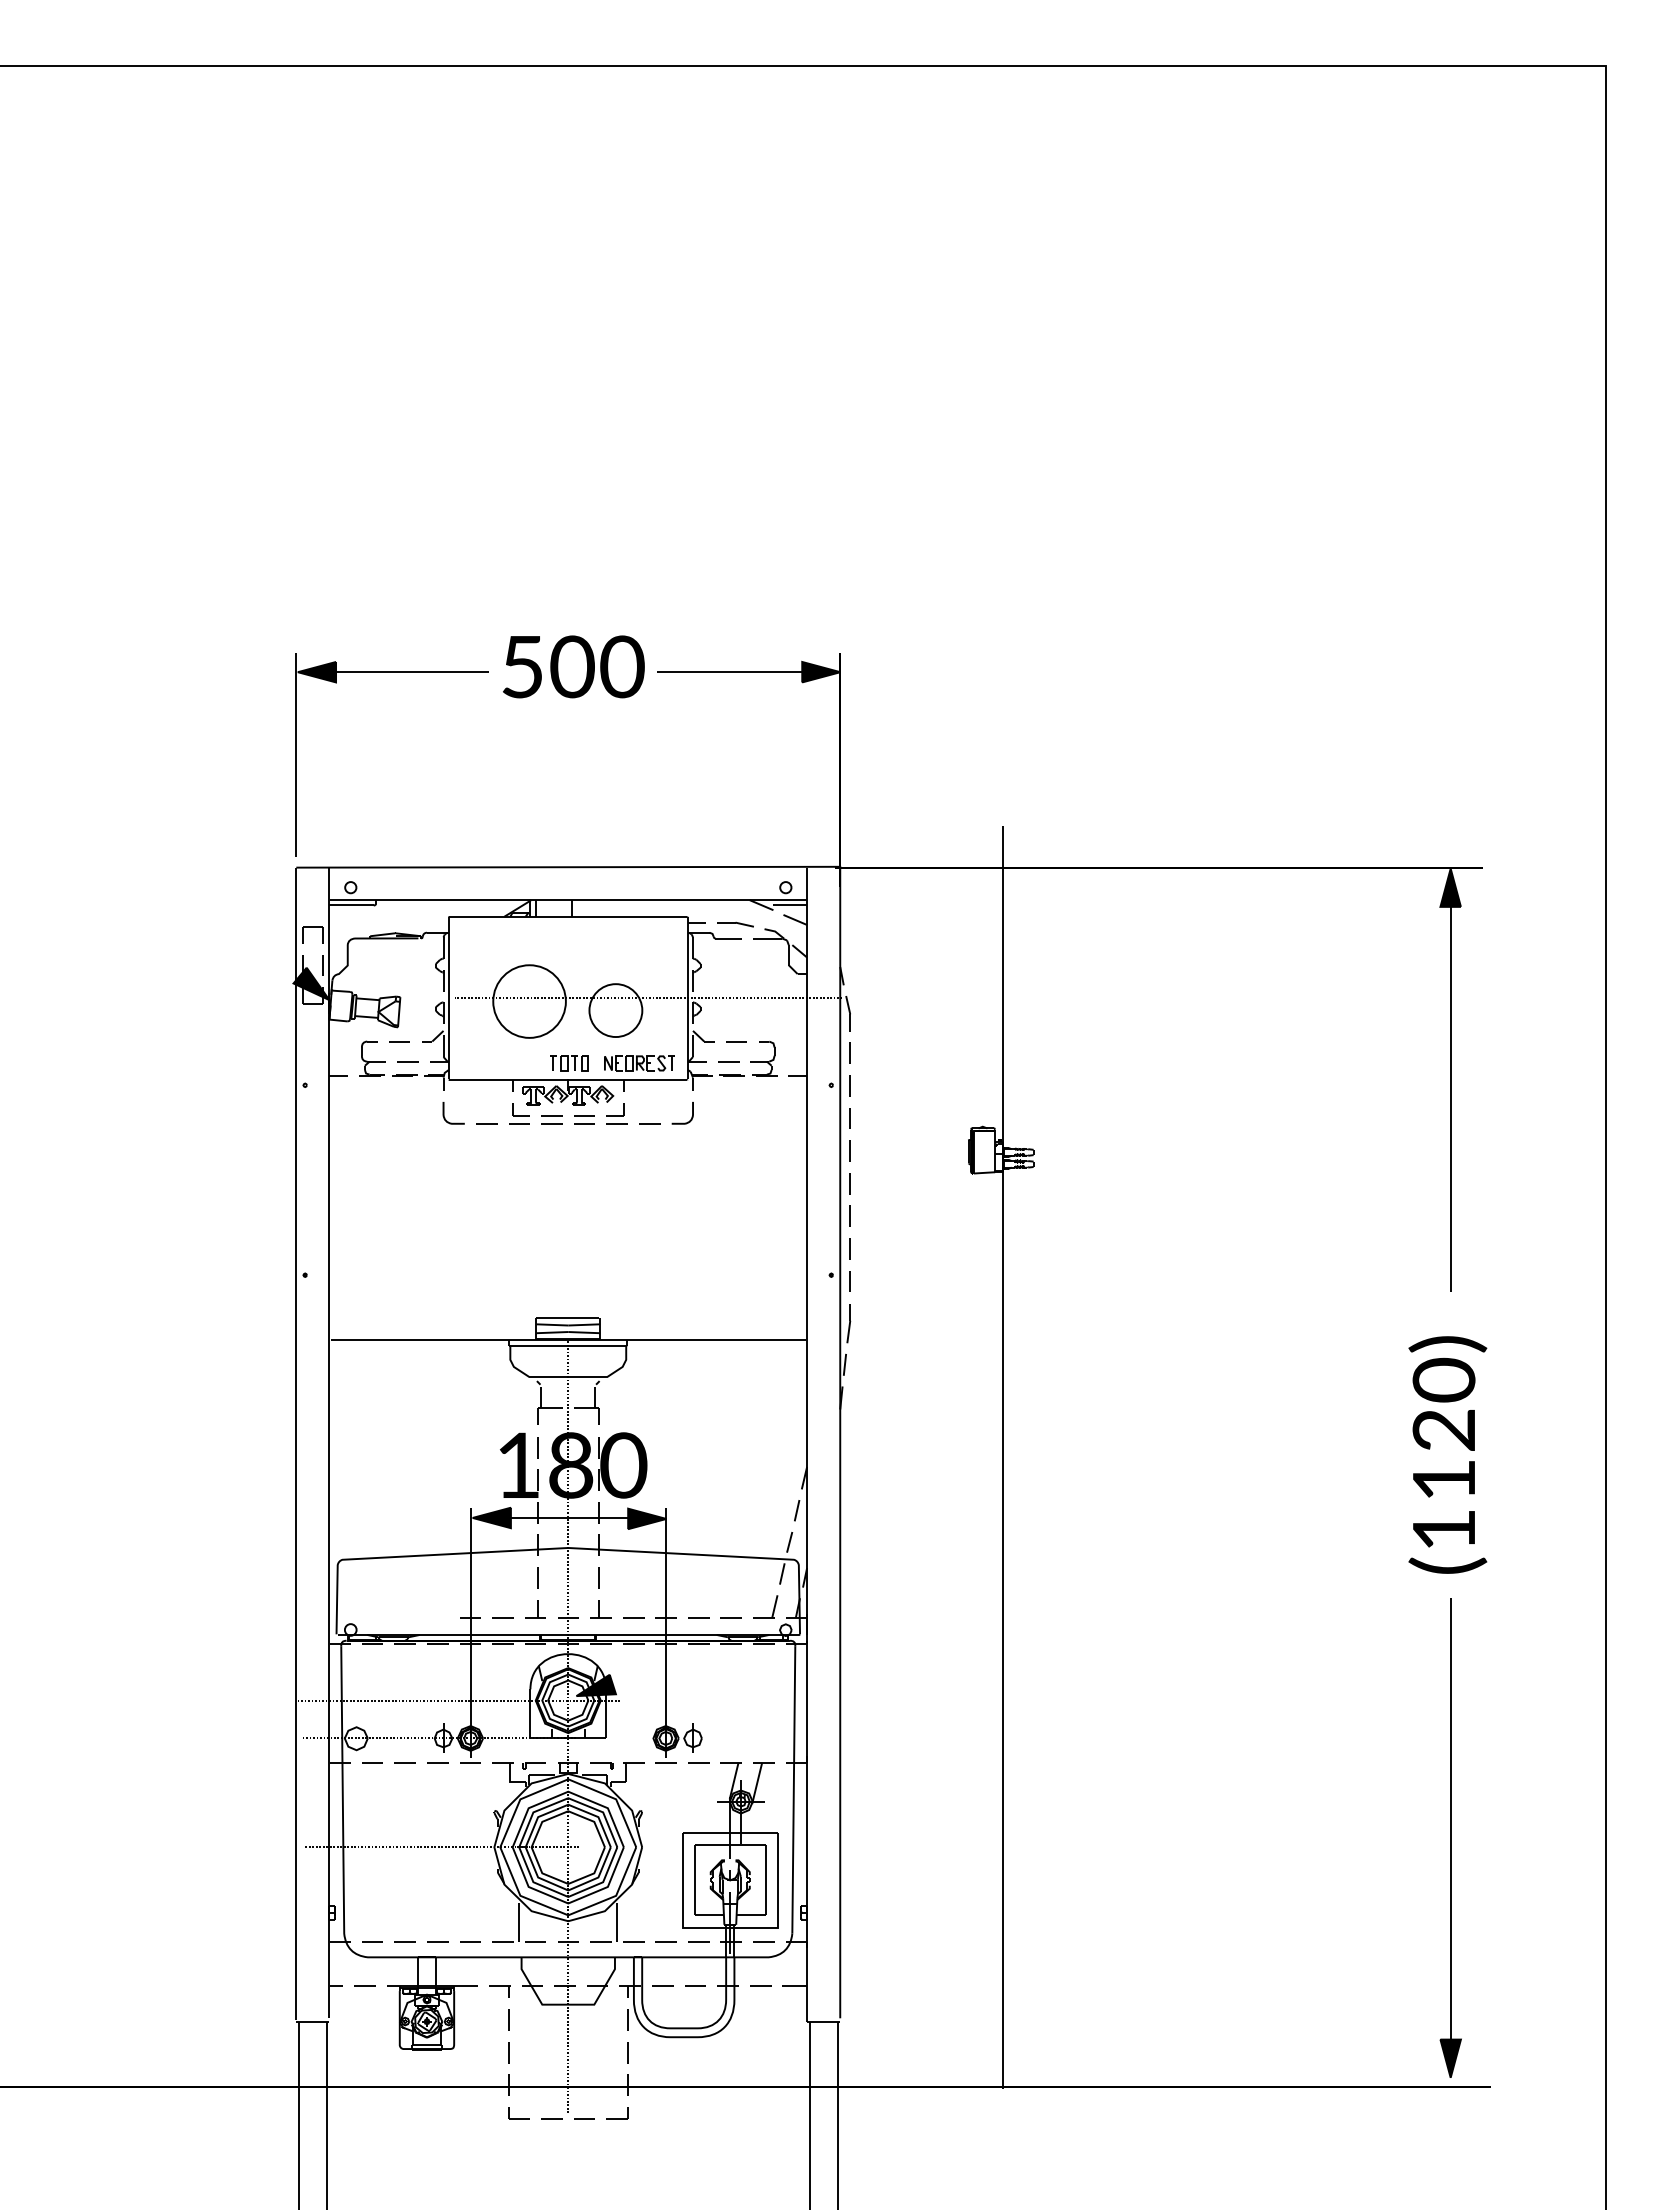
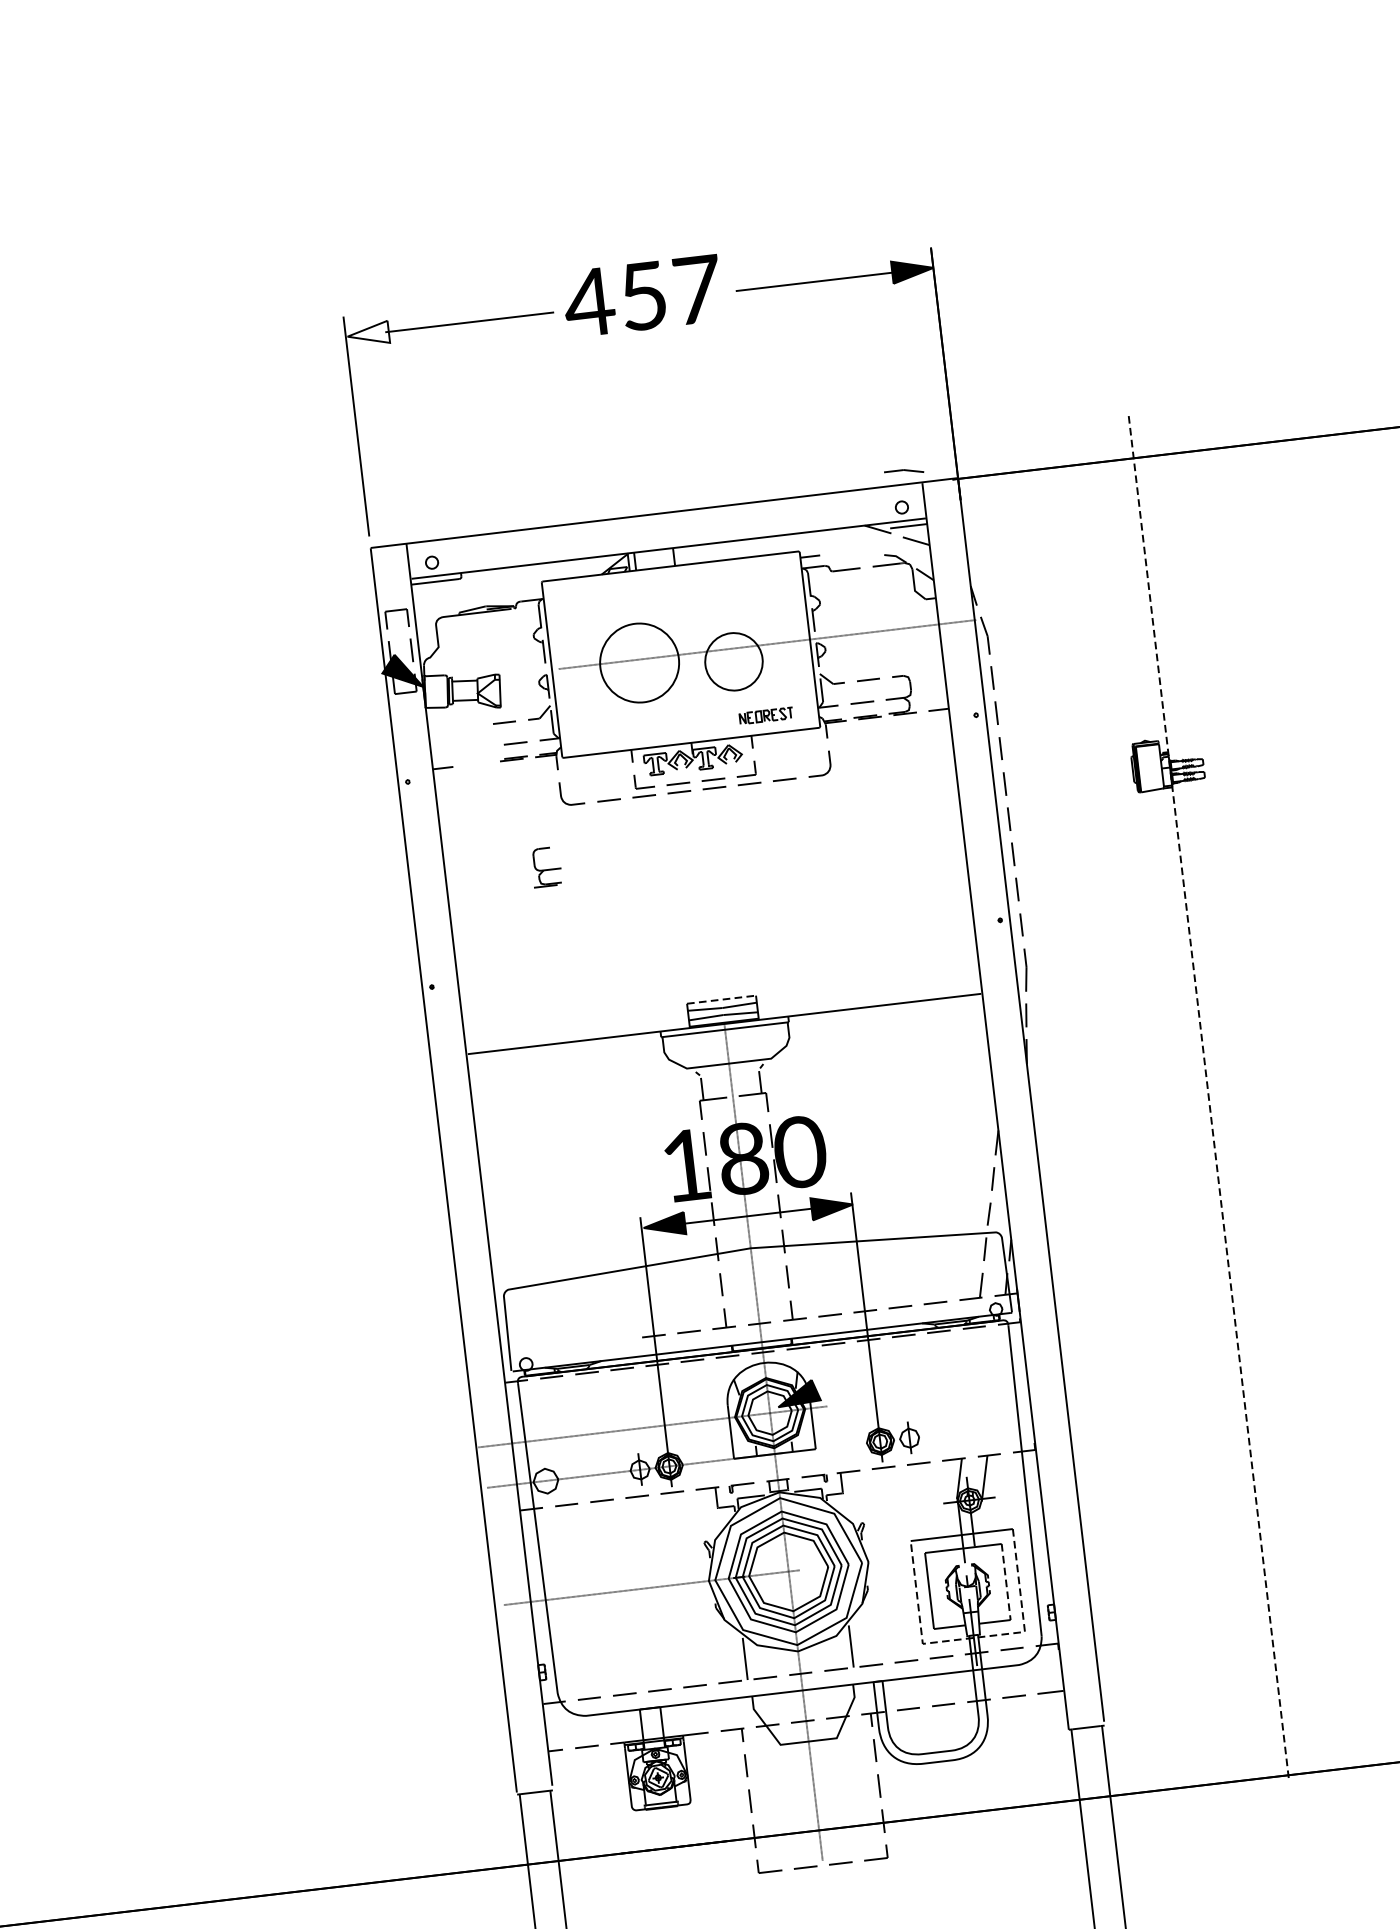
text: (571, 666) -> (642, 295), 500 -> 457
fill: (316, 671) -> (367, 333), removed
part: (735, 924) -> (903, 472), moved
part: (372, 1058) -> (546, 866), moved
part: (569, 1063) -> (690, 724), removed
part: (639, 1063) -> (766, 715), size x0.7
line: (568, 1317) -> (721, 999), solid -> dashed
line: (1002, 1457) -> (1208, 1095), solid -> dashed
line: (765, 1880) -> (1005, 1582), solid -> dashed
line: (729, 1927) -> (973, 1637), solid -> dashed

